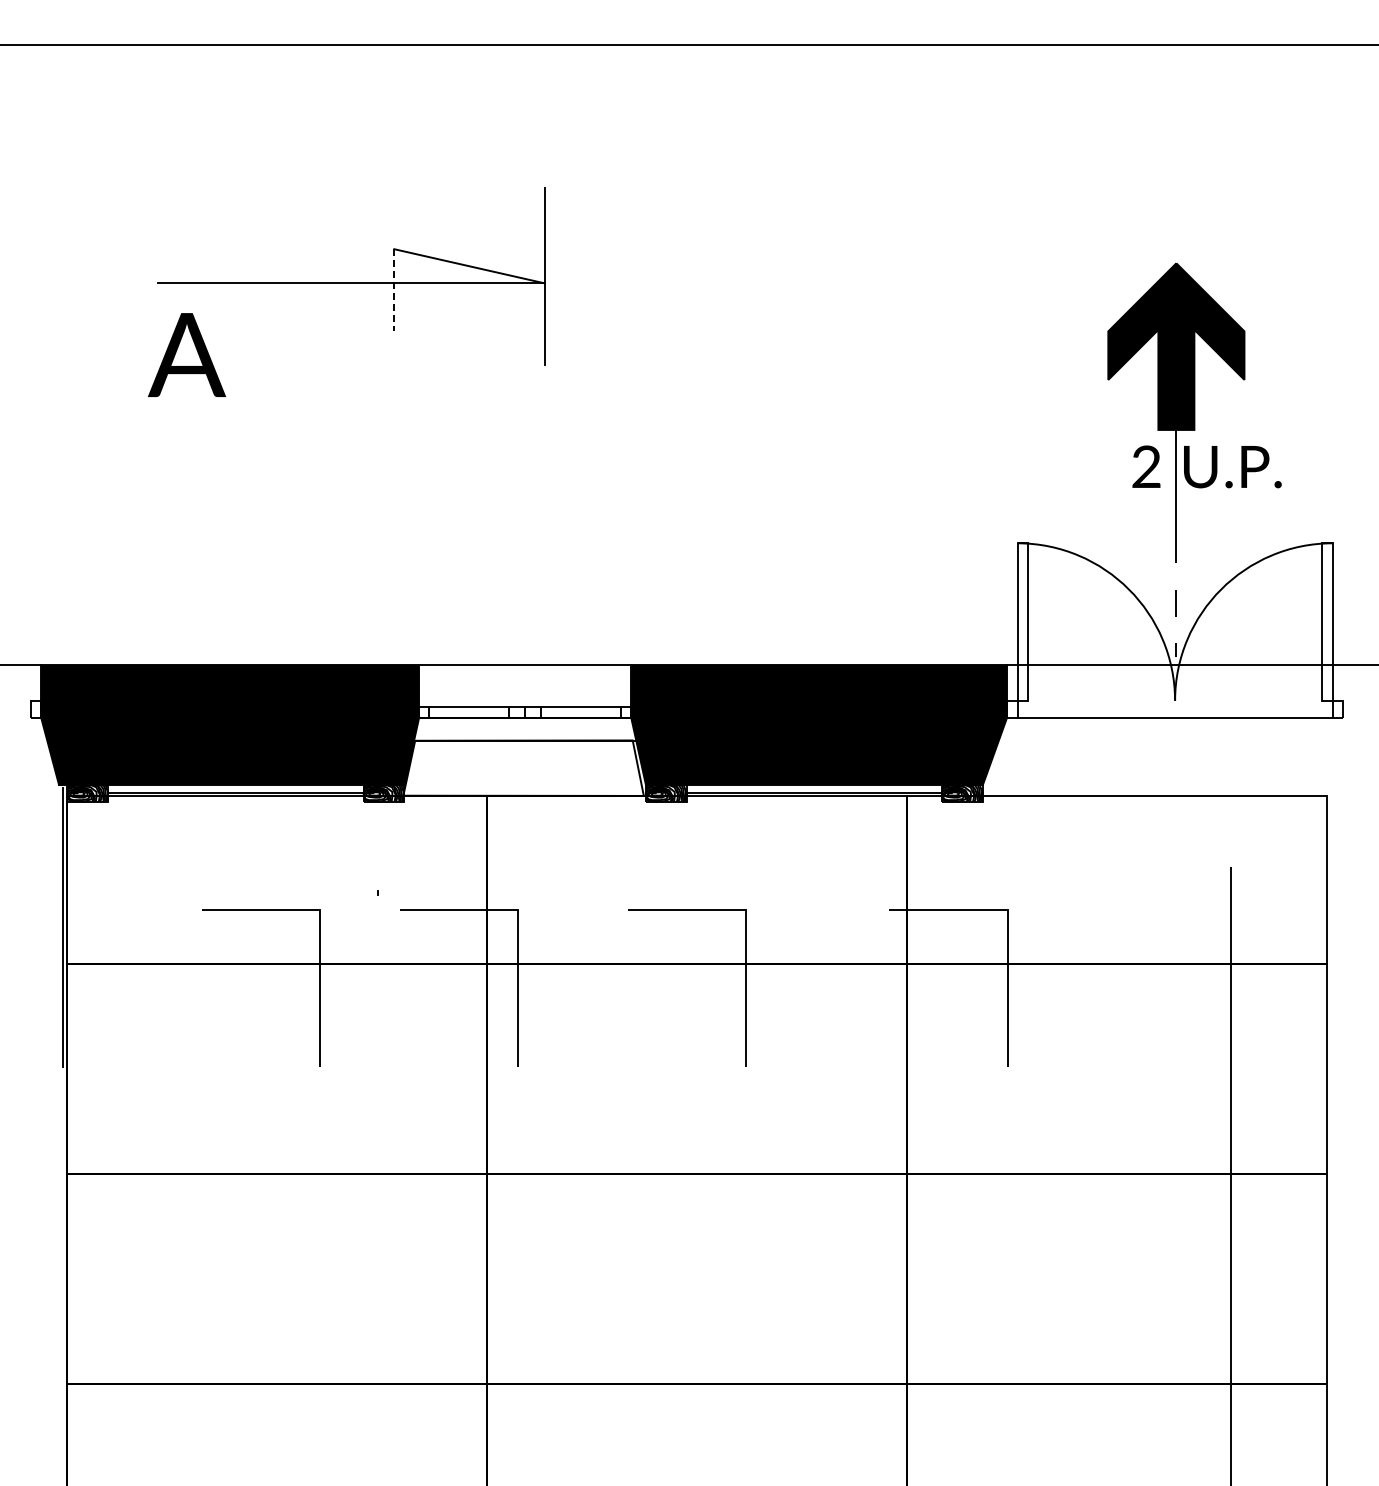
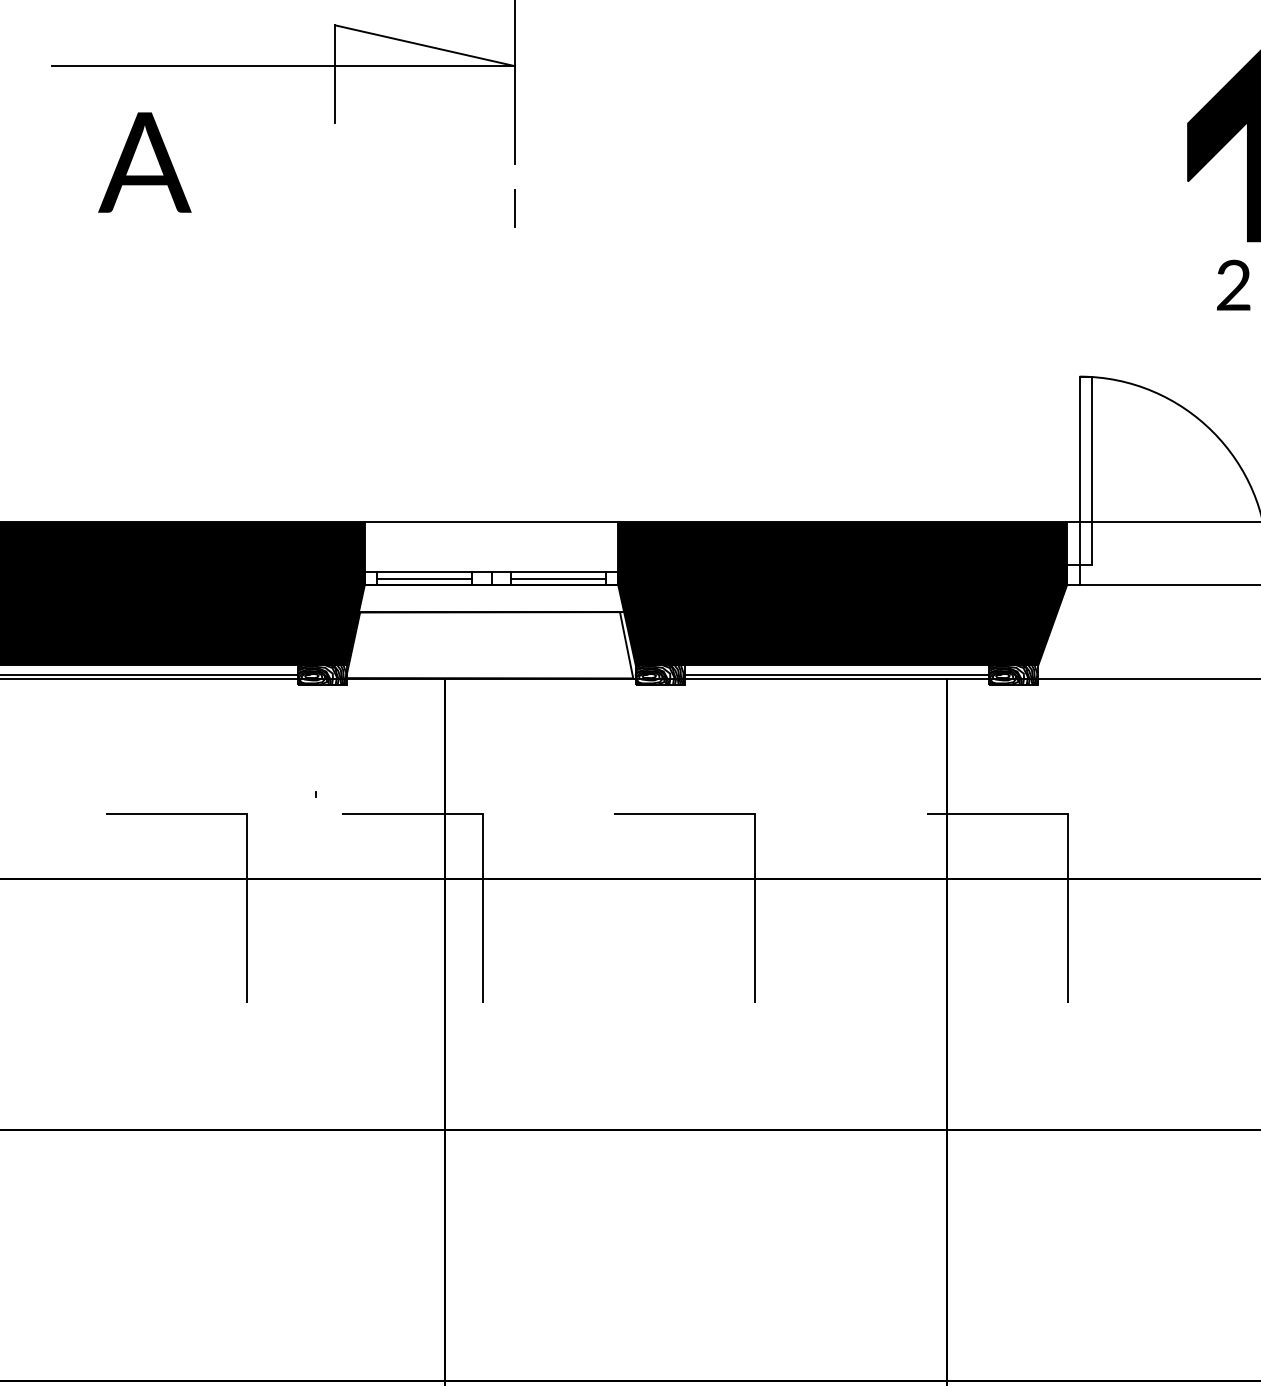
line: (394, 290) -> (335, 74), dashed -> solid
text: (186, 354) -> (144, 161), moved
line: (544, 402) -> (514, 208), added
line: (469, 712) -> (425, 578), added
line: (581, 712) -> (558, 578), added

